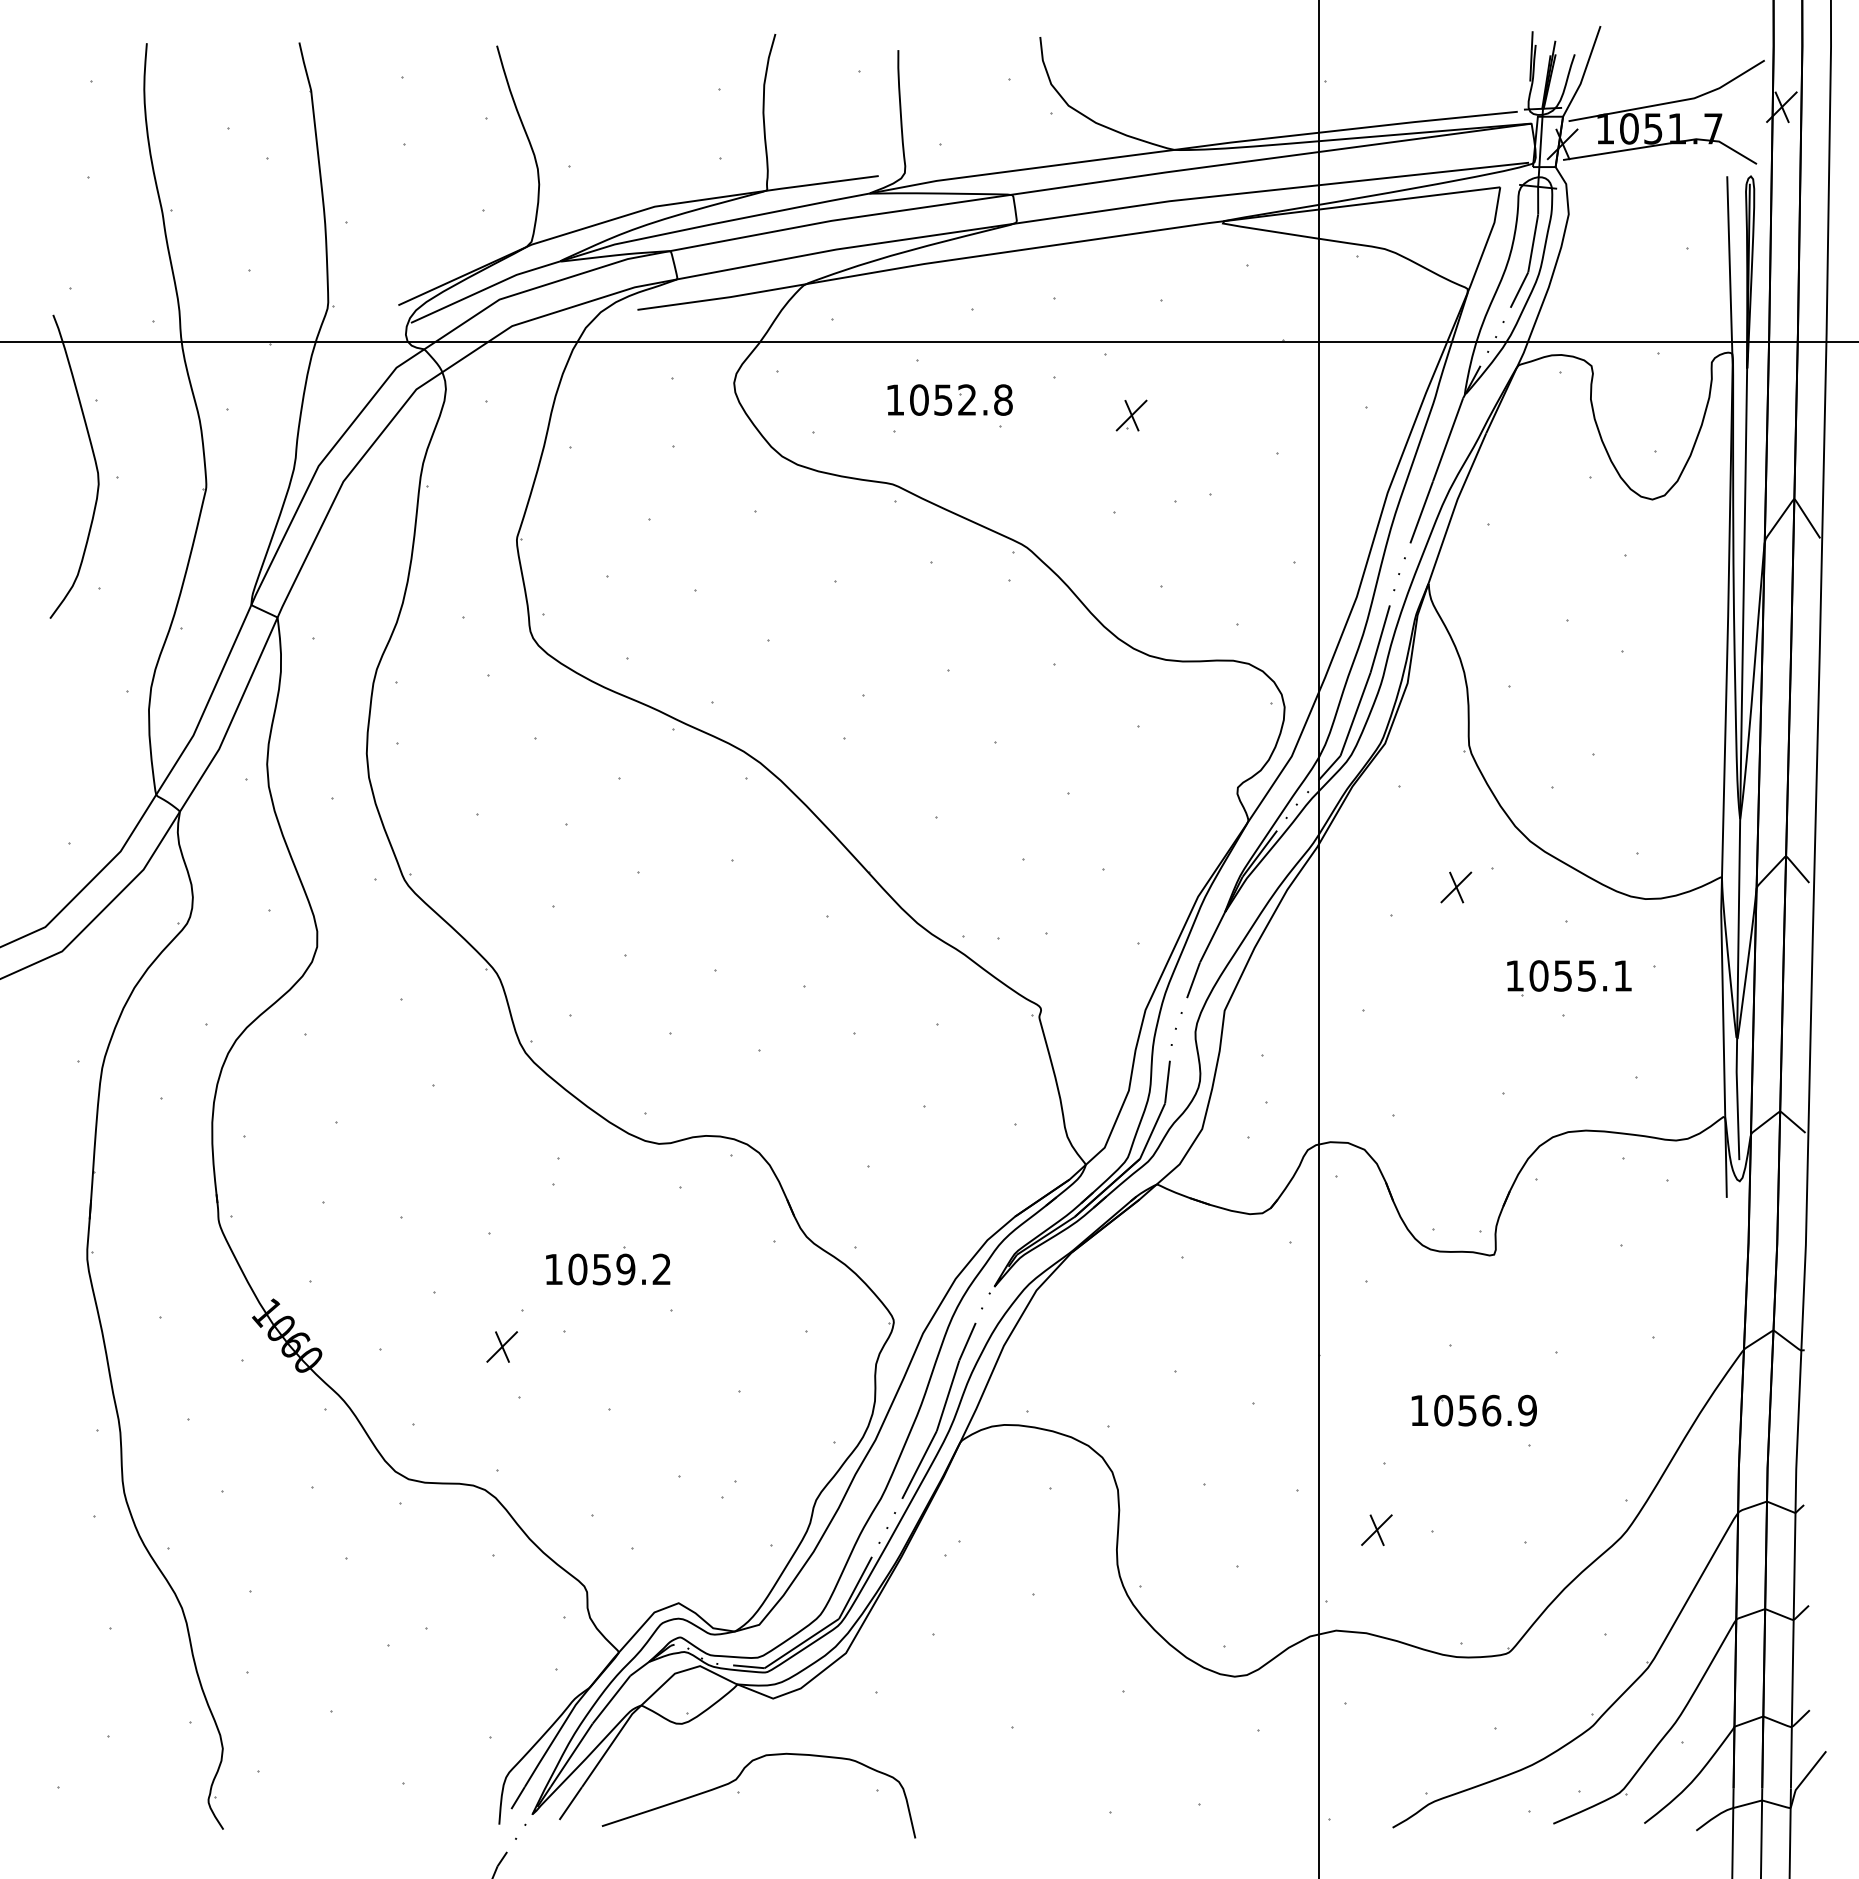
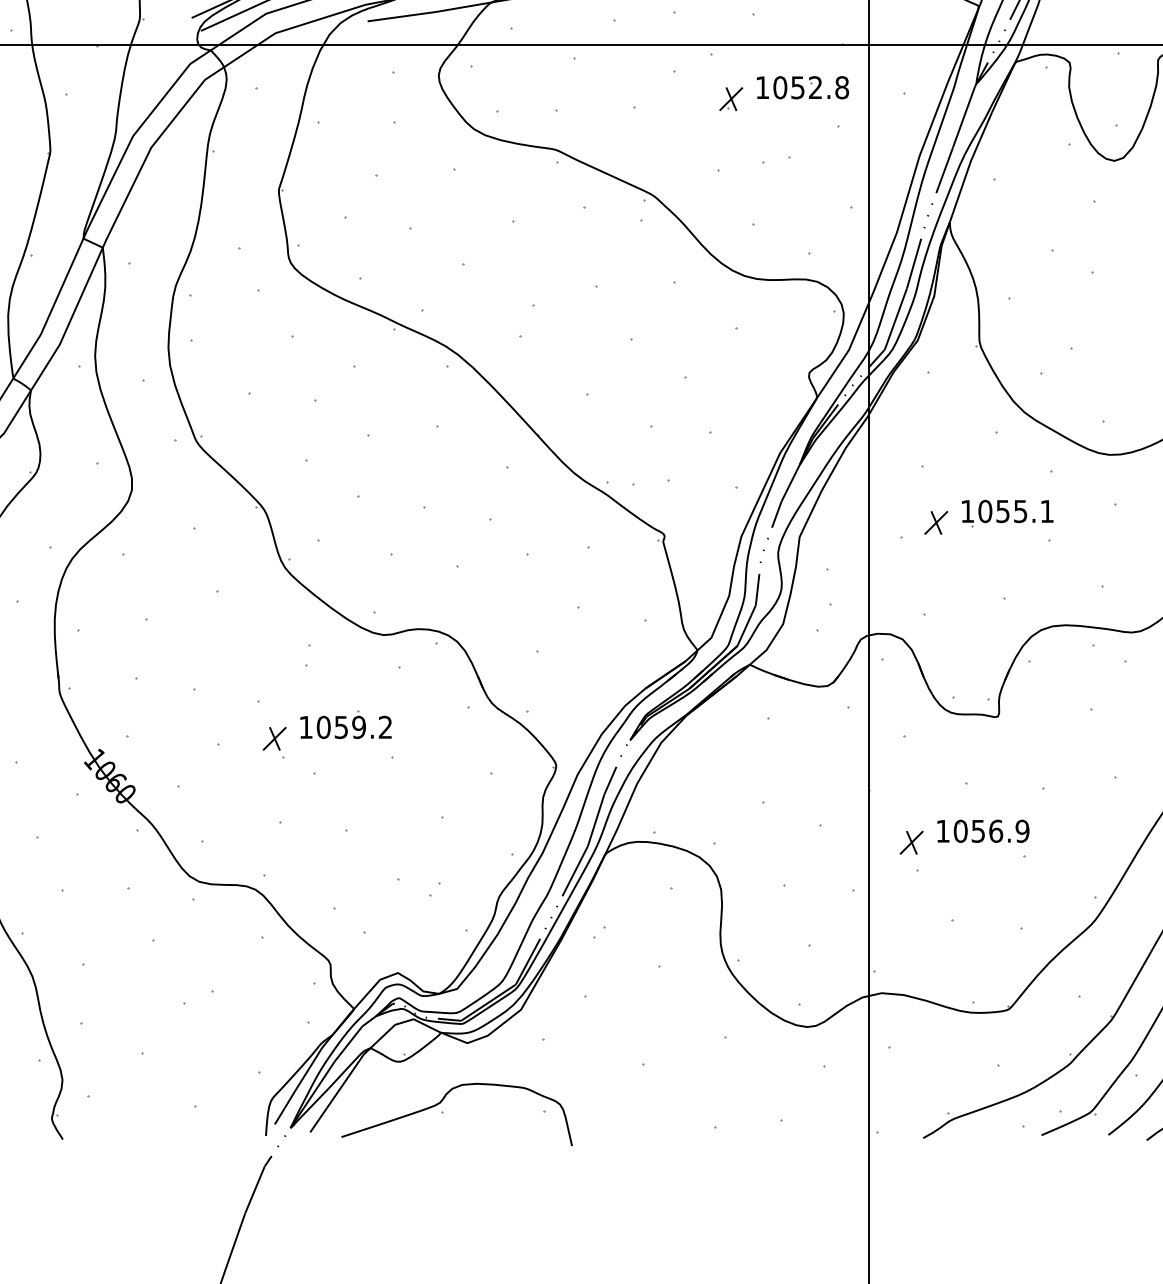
part: (949, 399) -> (802, 87), moved
part: (1456, 887) -> (936, 522), moved
part: (1569, 978) -> (1007, 513), moved
part: (501, 1346) -> (274, 738), moved
part: (1376, 1529) -> (911, 842), moved

